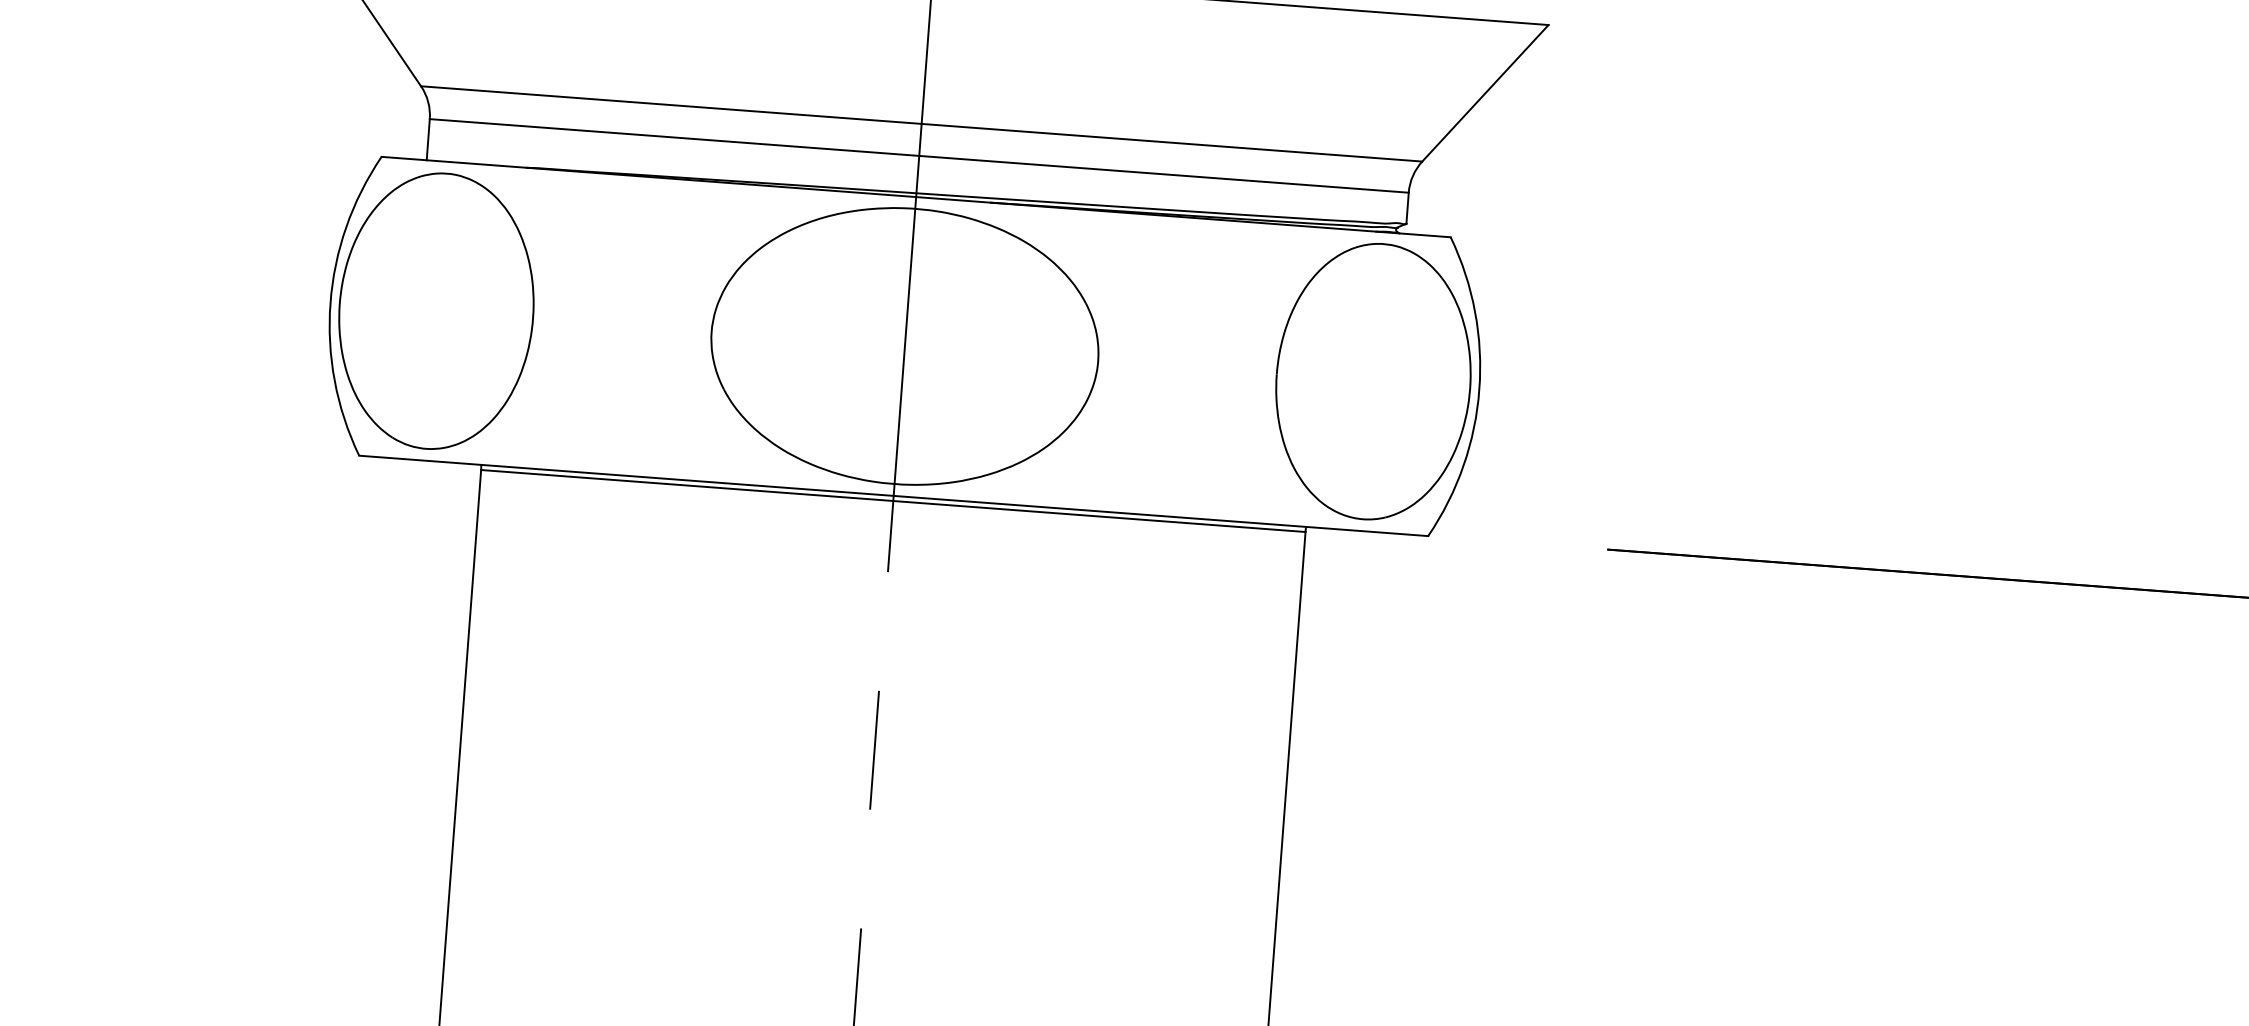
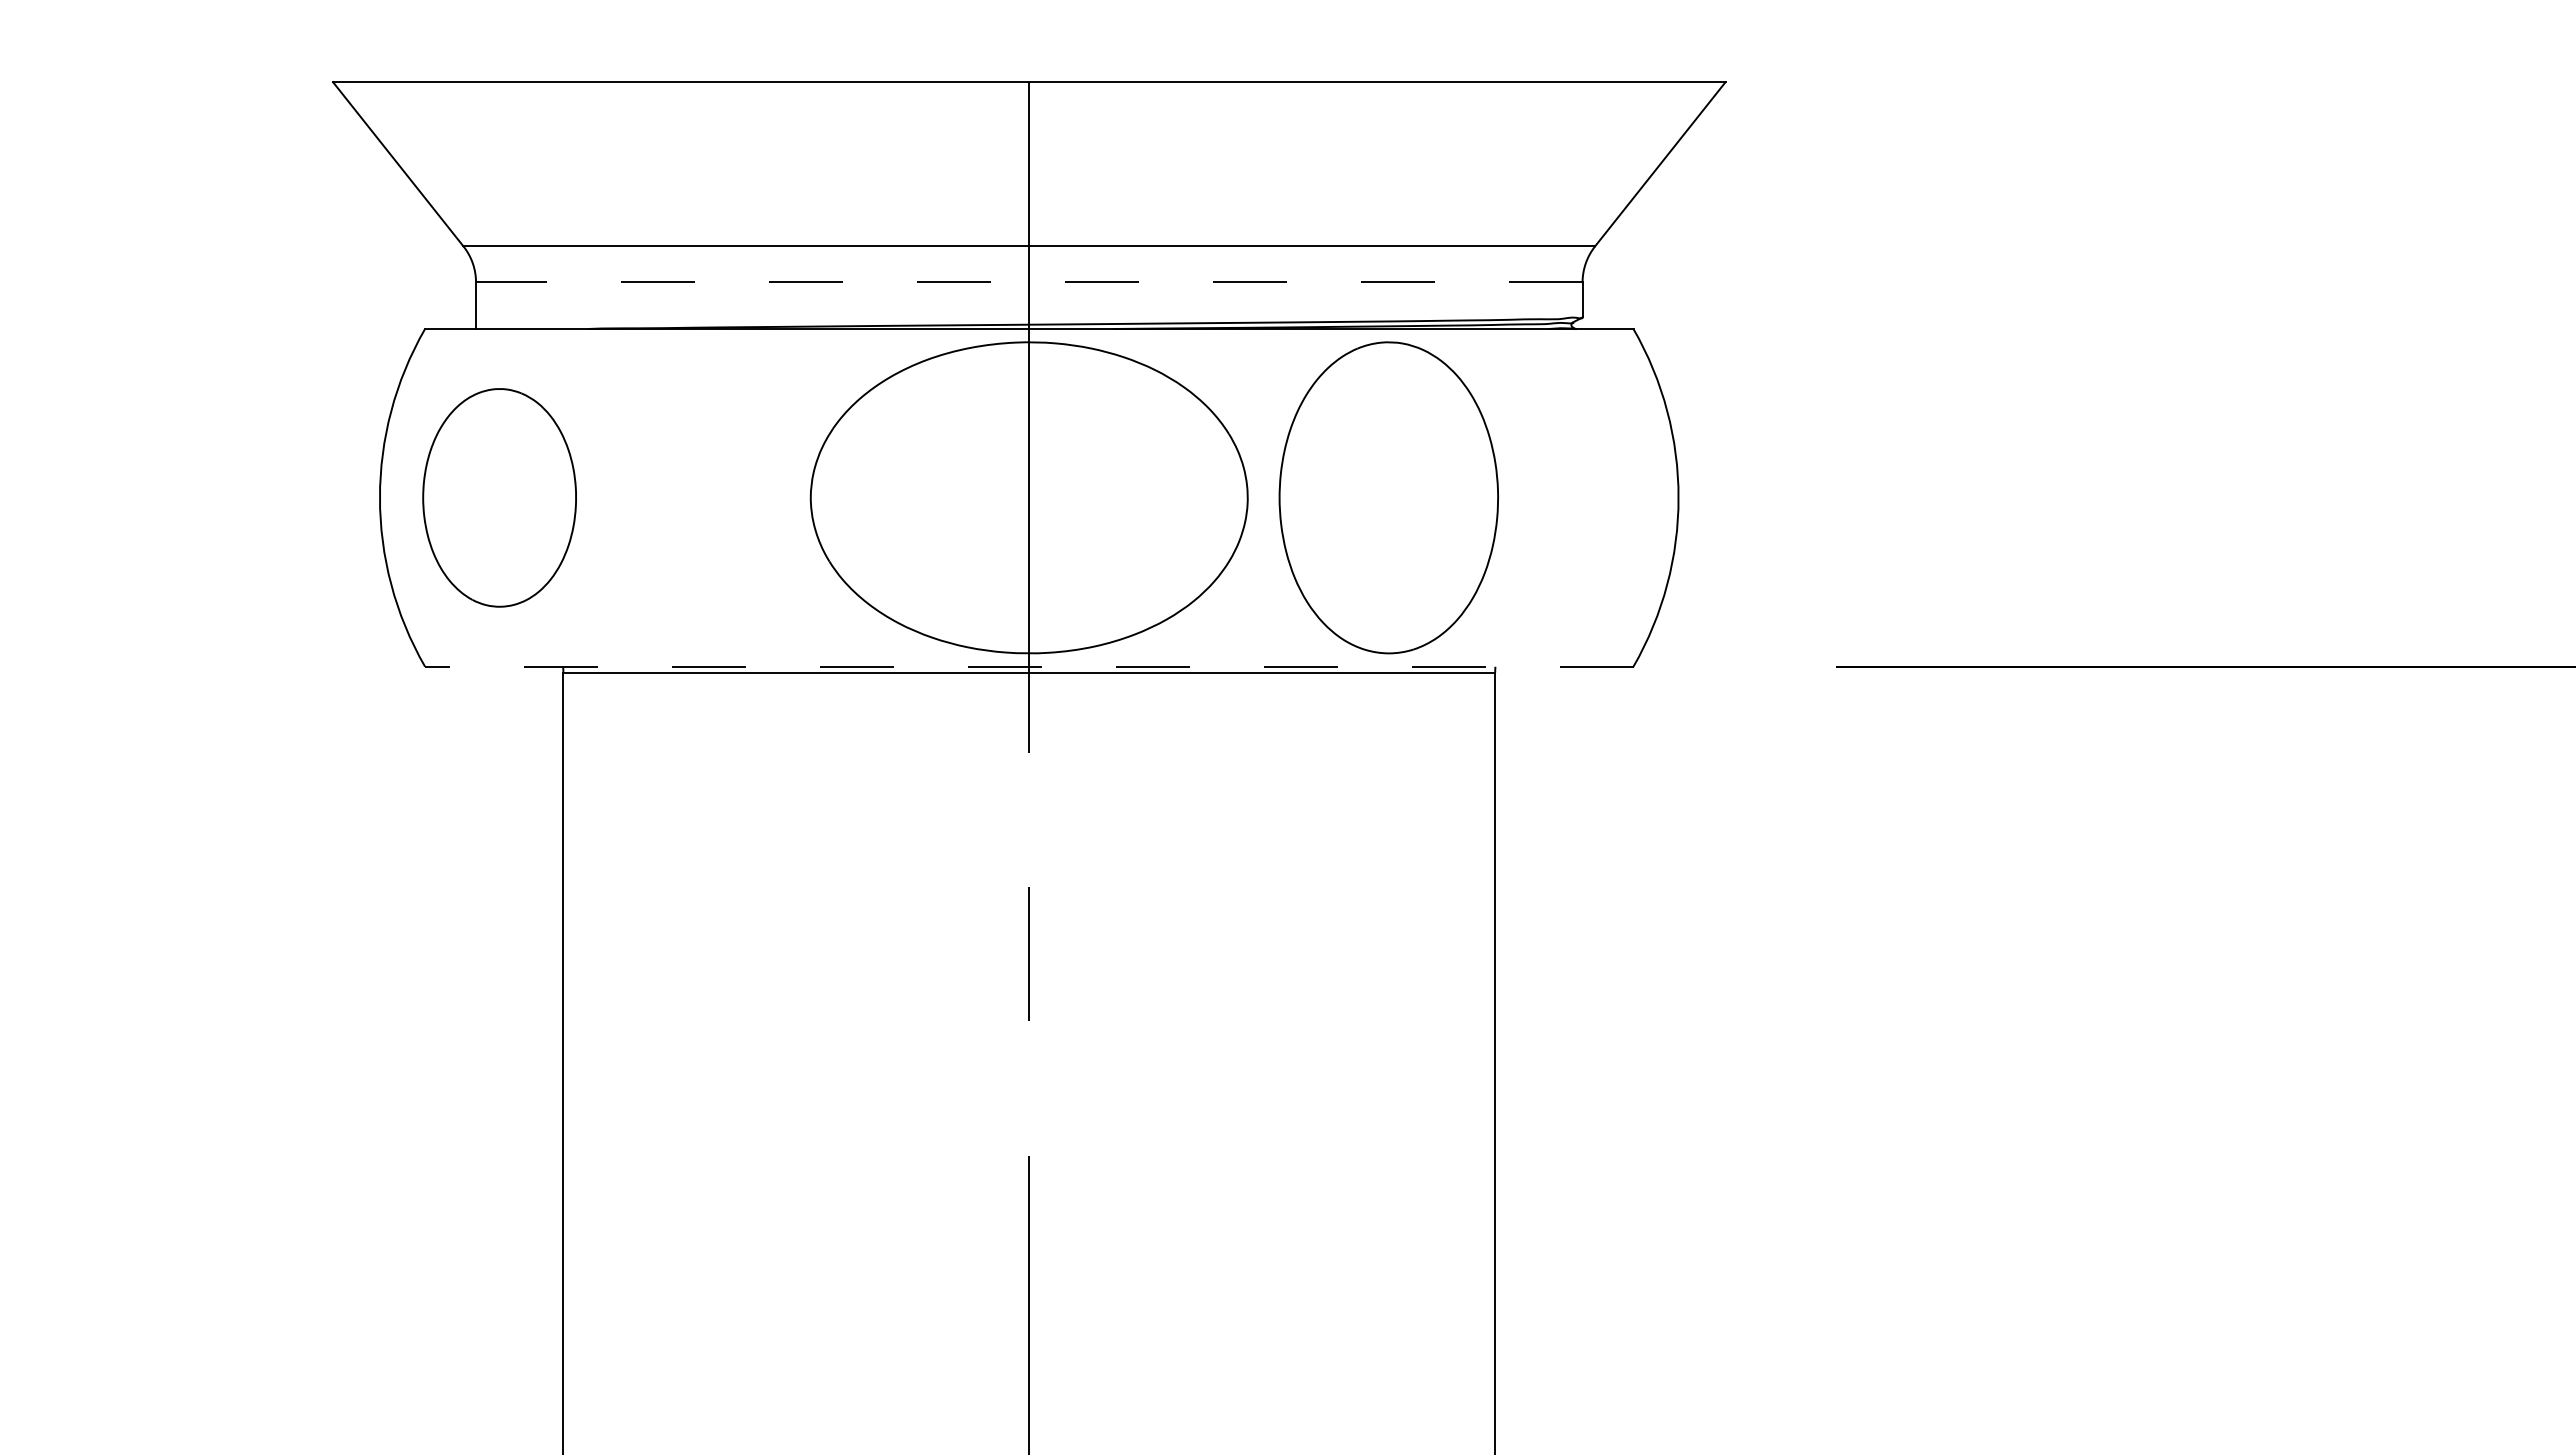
line: (918, 155) -> (1028, 282), solid -> dashed
part: (436, 310) -> (499, 497), size x0.7
part: (1373, 381) -> (1388, 497), moved
line: (893, 495) -> (1028, 666), solid -> dashed

